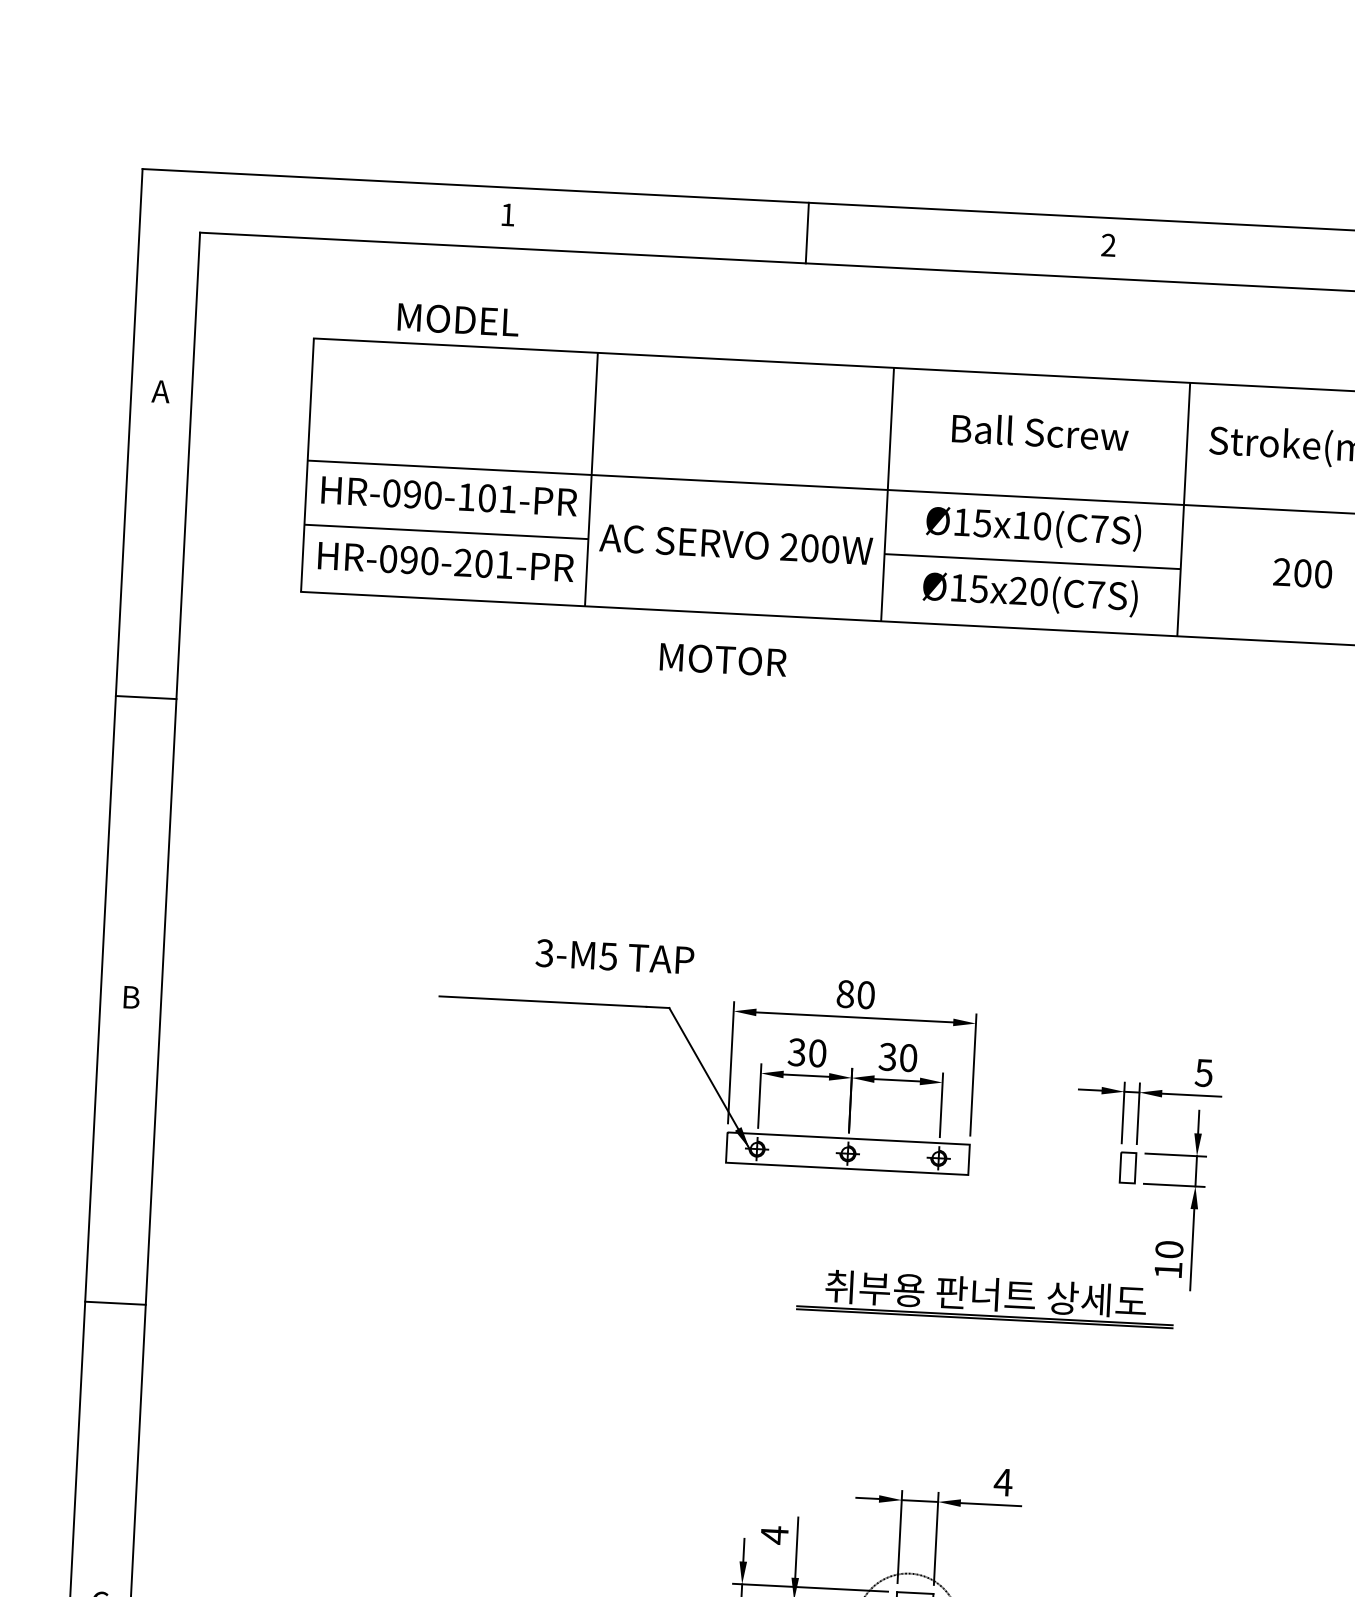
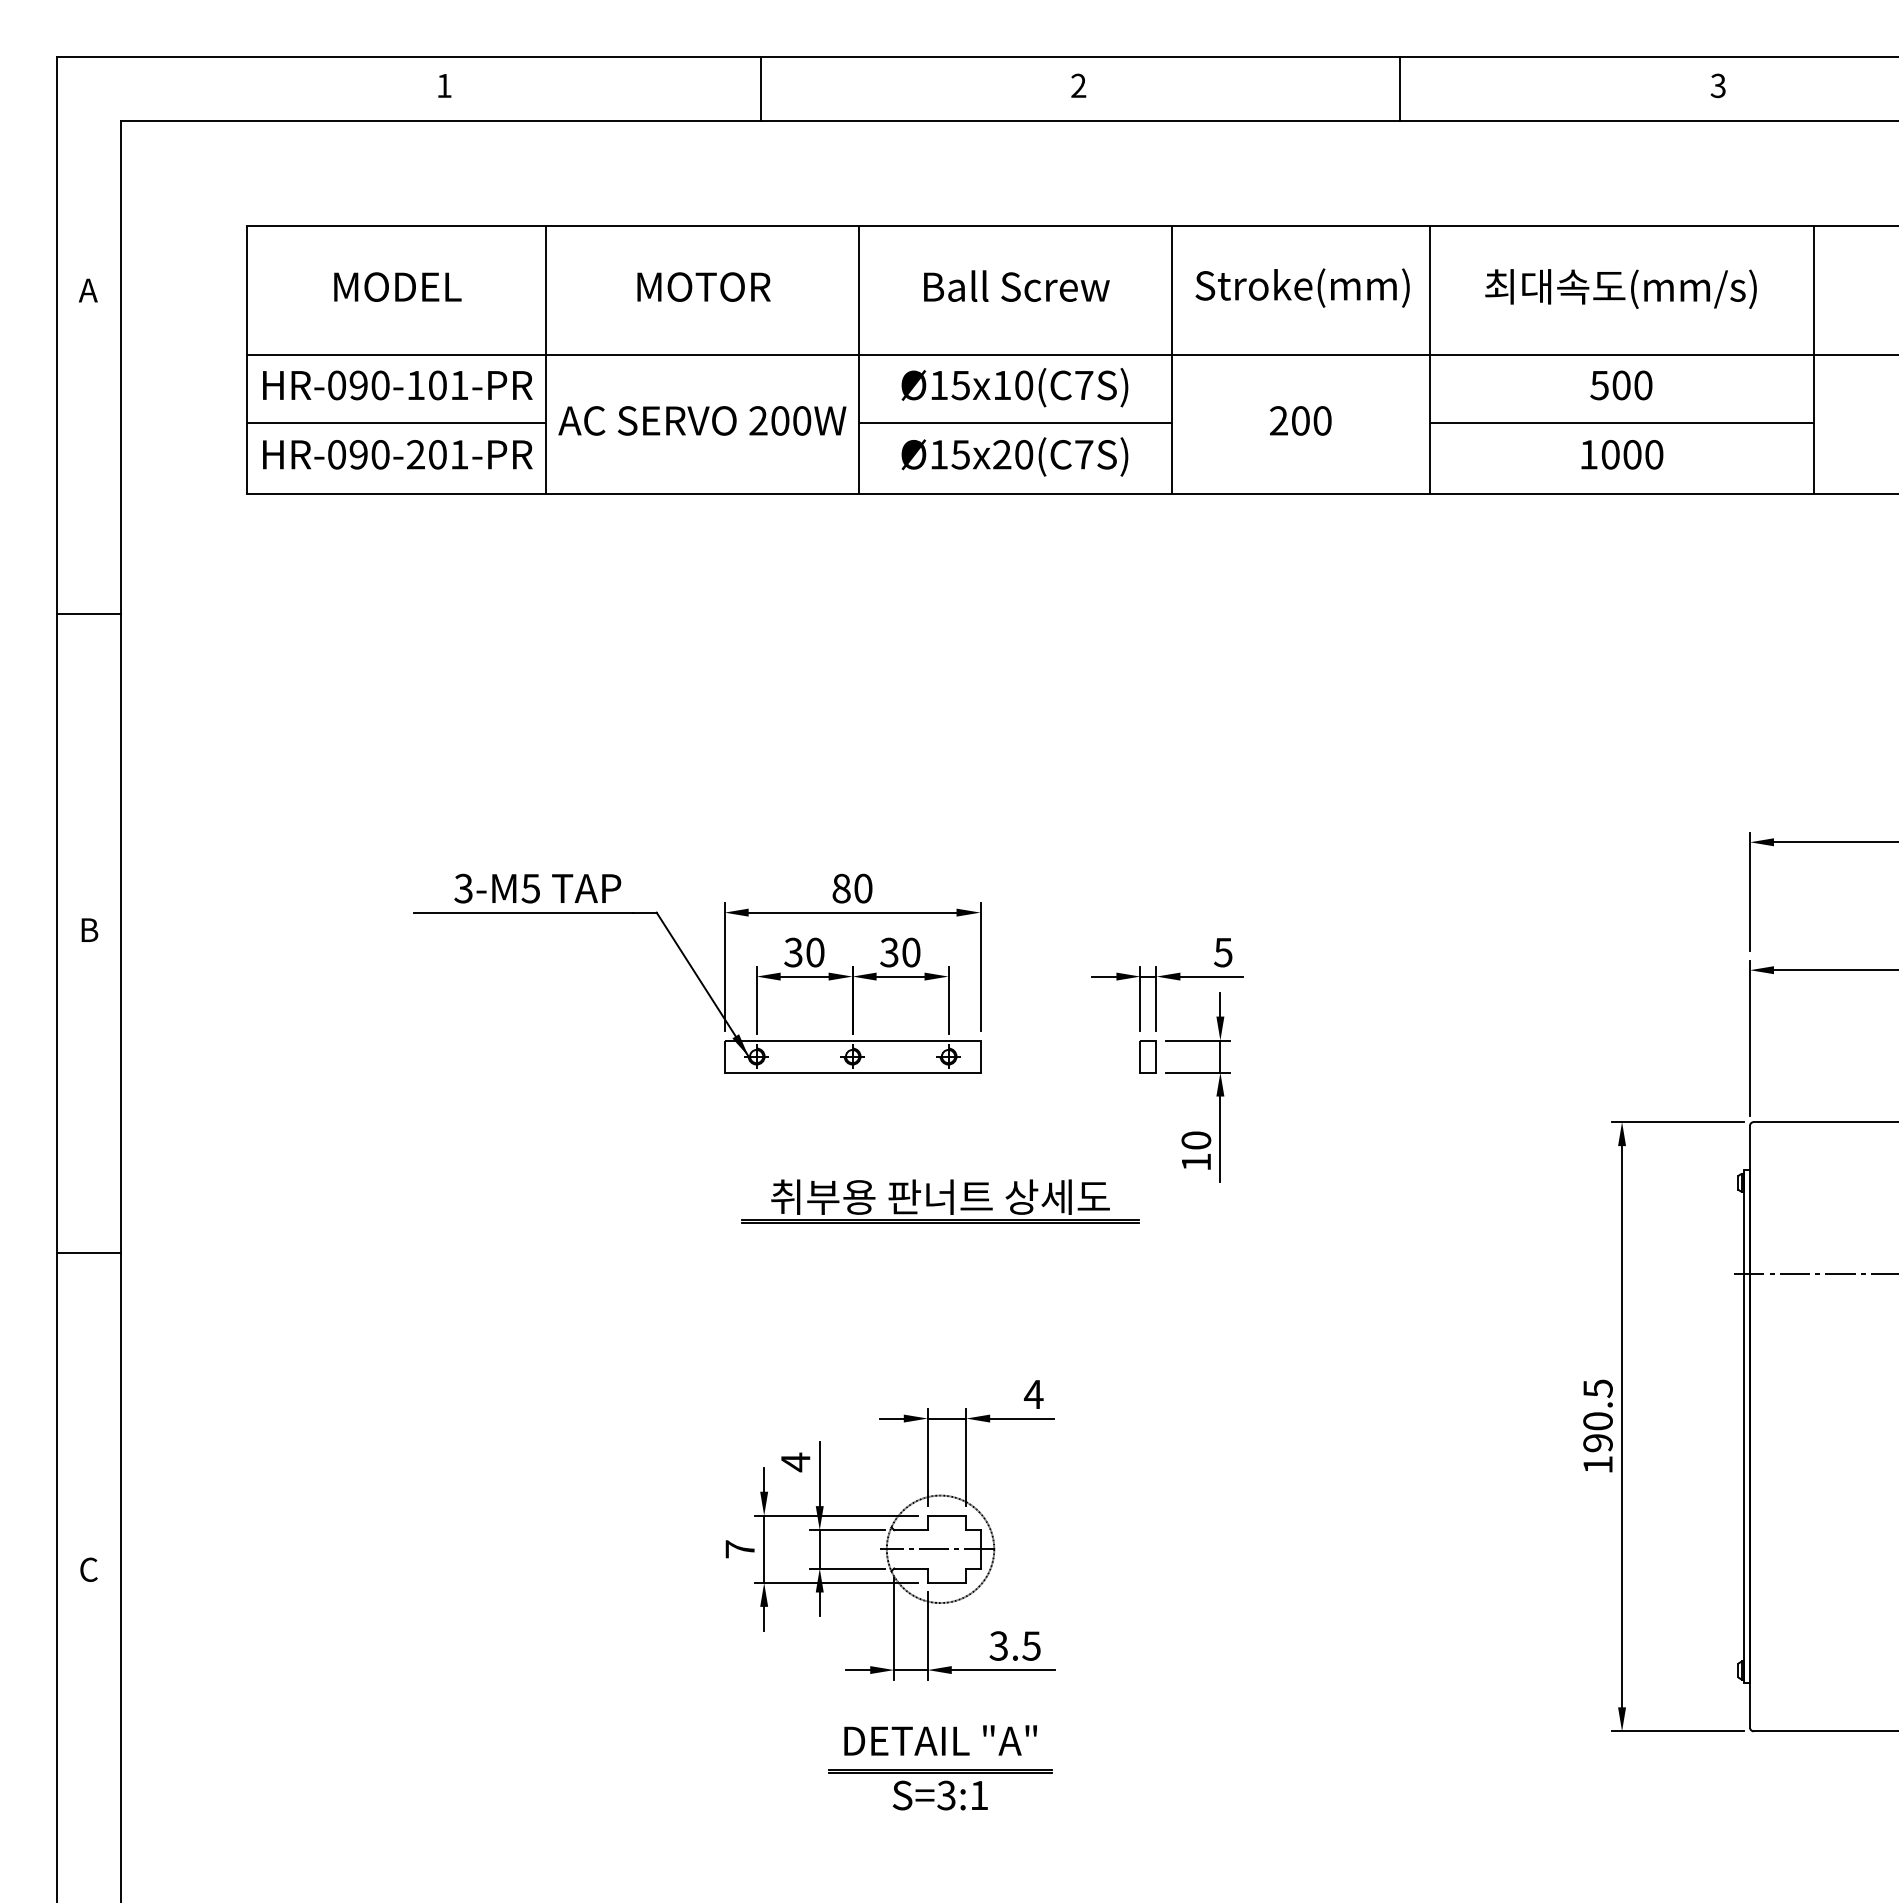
text: (458, 319) -> (397, 286), moved
text: (722, 659) -> (703, 286), moved
text: (614, 956) -> (537, 888), moved
part: (985, 1298) -> (940, 1201), moved

